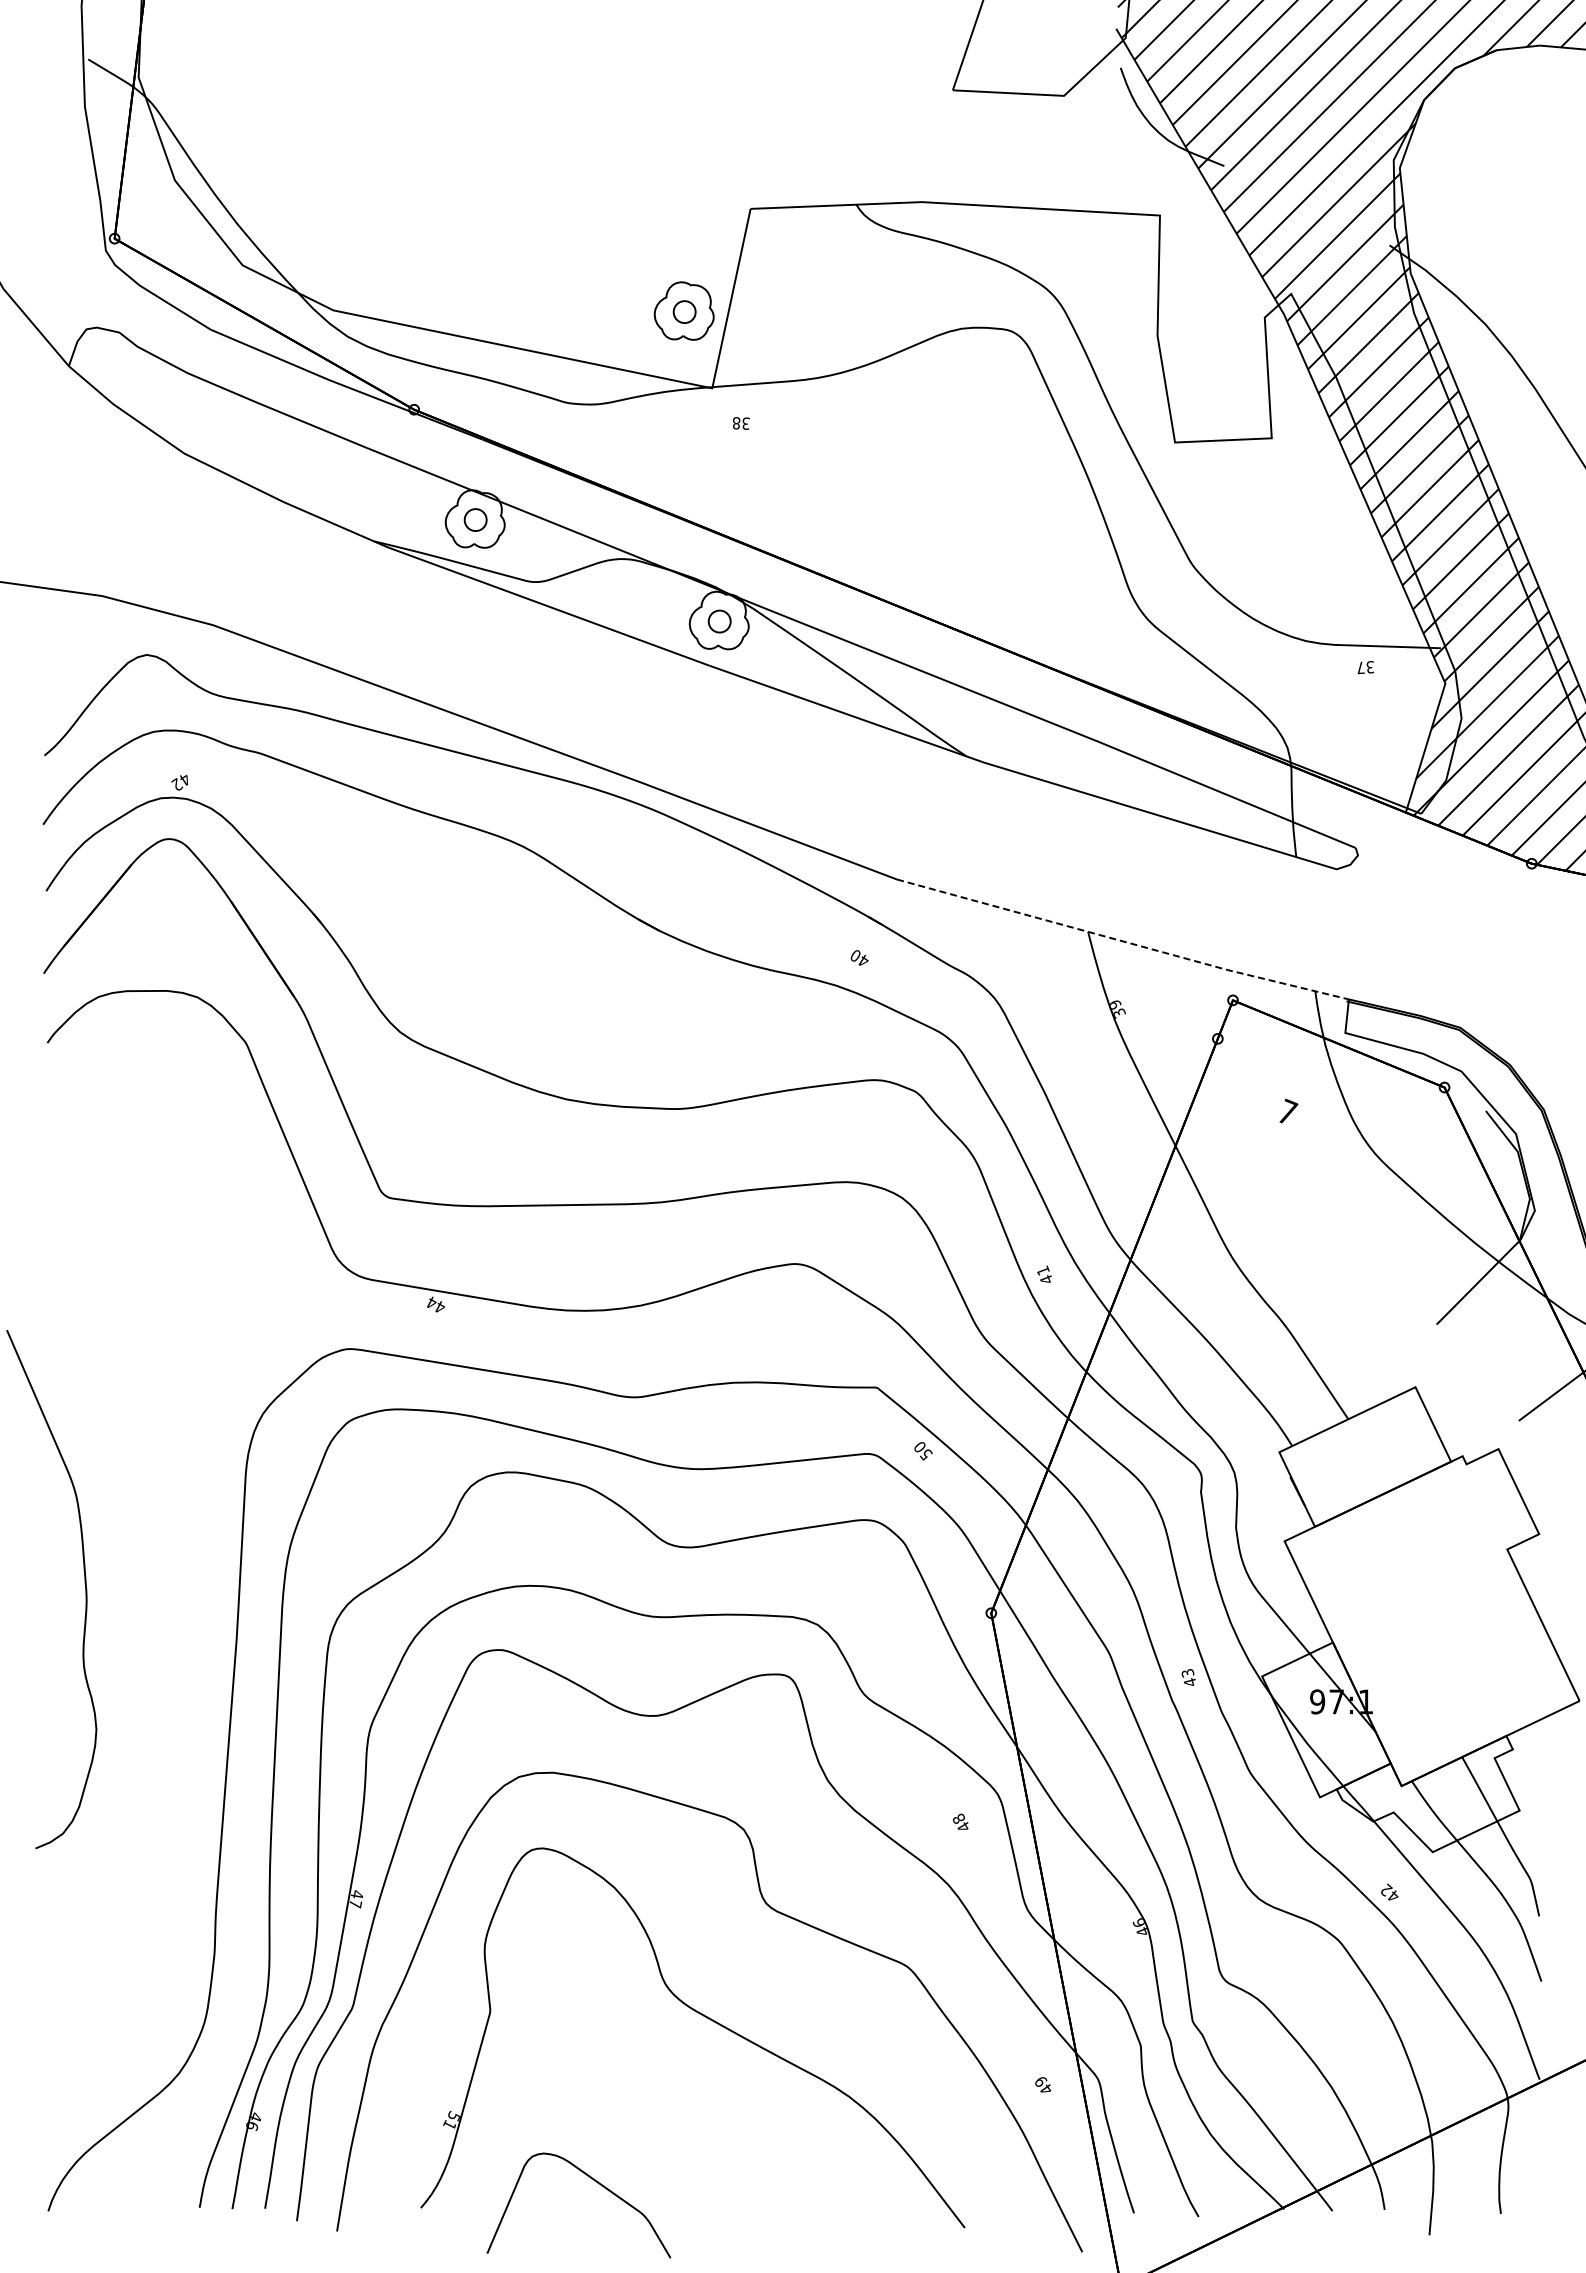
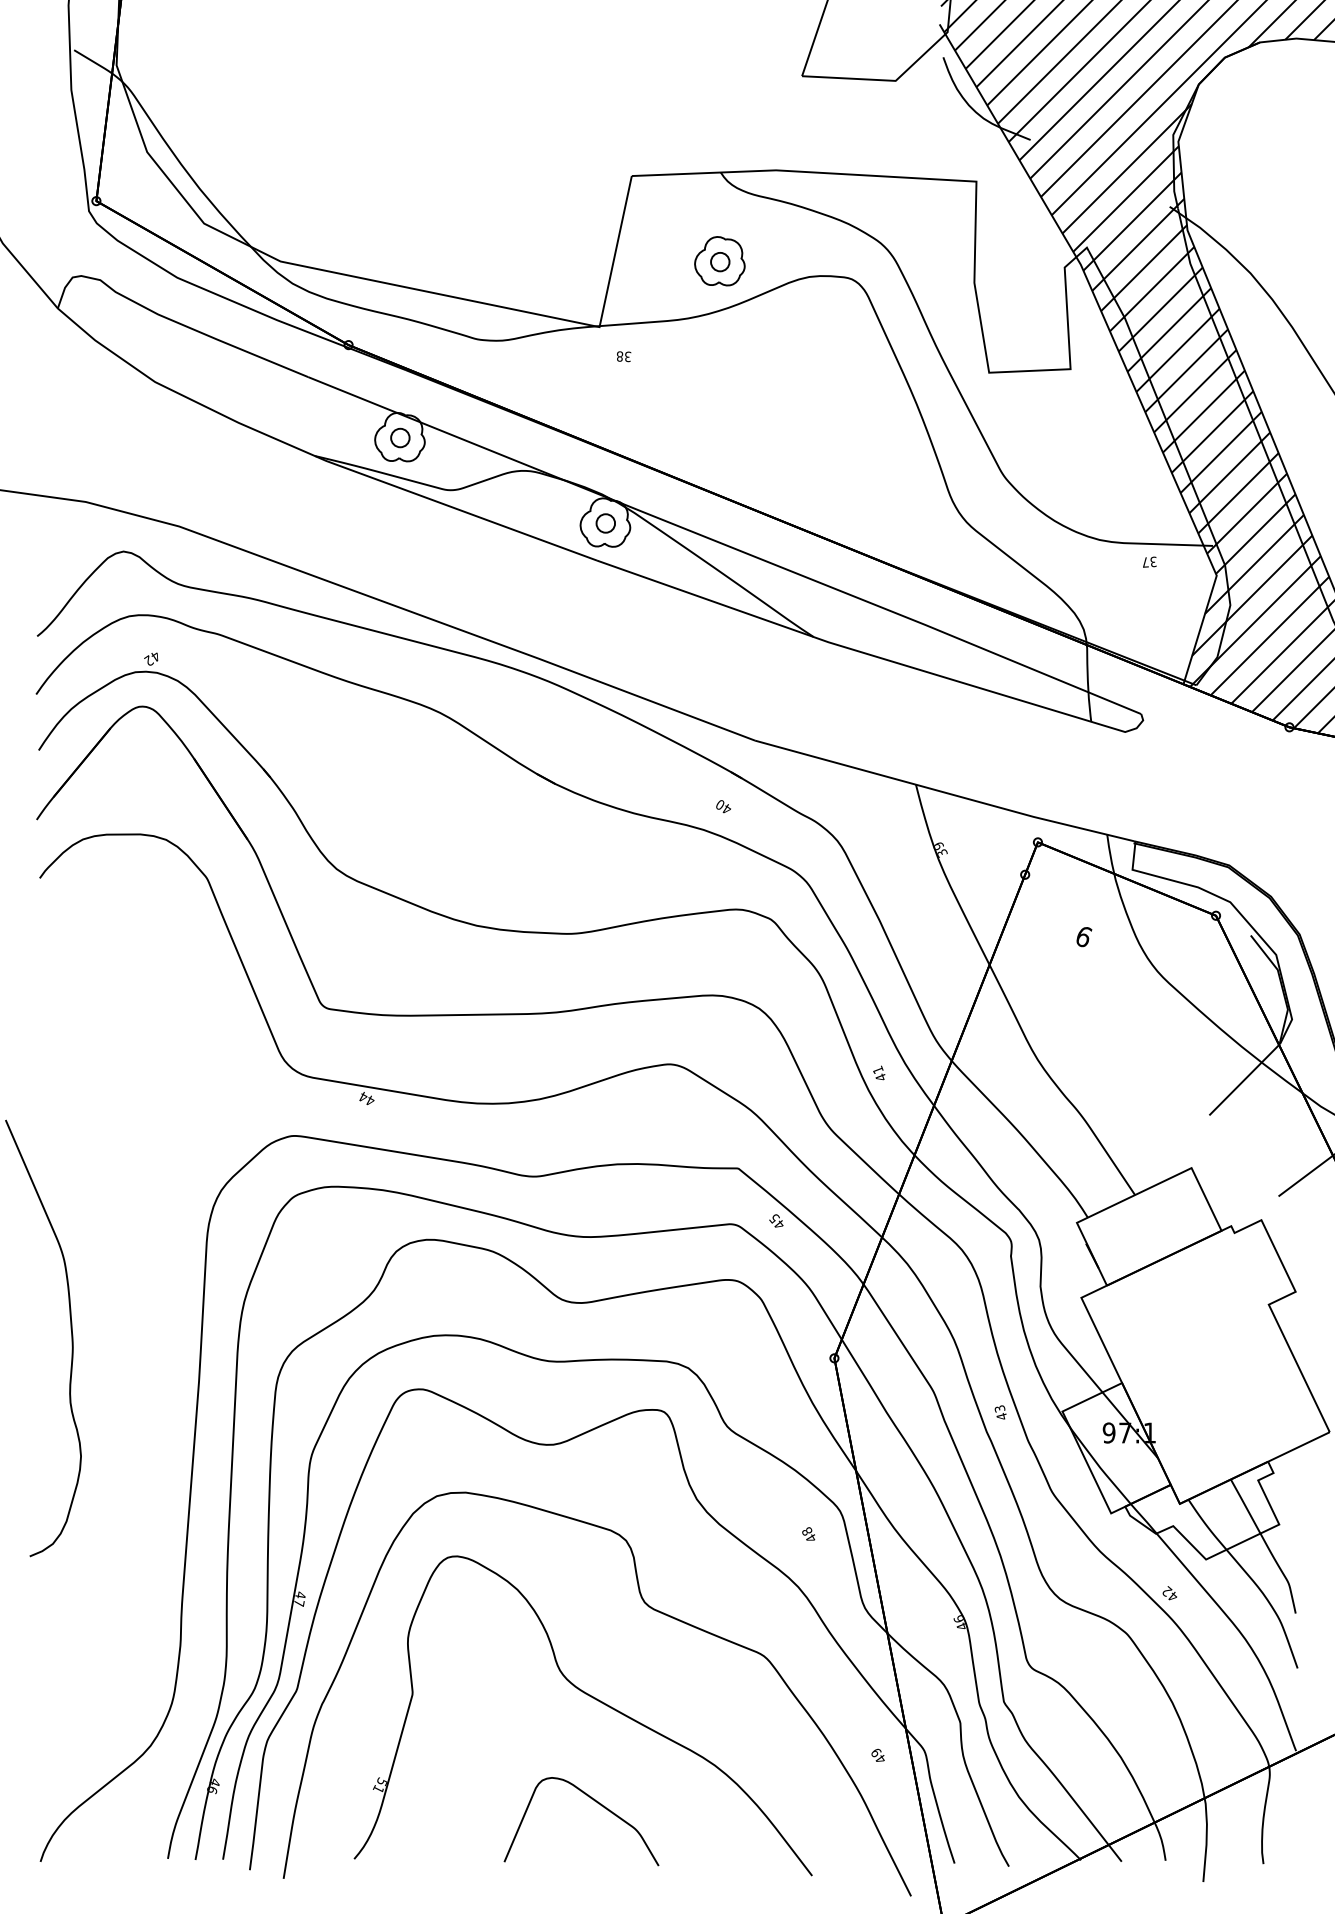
part: (683, 310) -> (719, 260), moved
line: (1122, 941) -> (944, 792), dashed -> solid
text: (1288, 1111) -> (1084, 935), 7 -> 6
text: (922, 1451) -> (776, 1222), 50 -> 45
curve: (594, 2181) -> (594, 1801), moved

